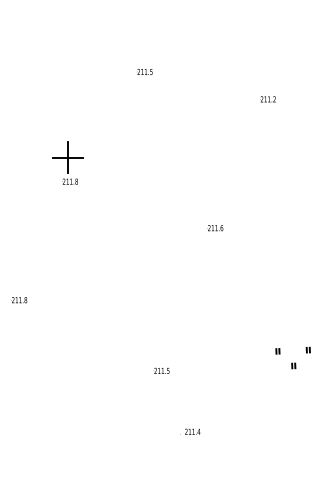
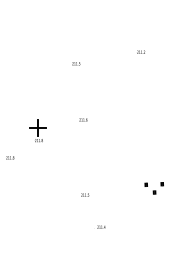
text: (145, 71) -> (76, 63), moved
part: (67, 162) -> (37, 130), moved
text: (215, 227) -> (83, 119), moved

